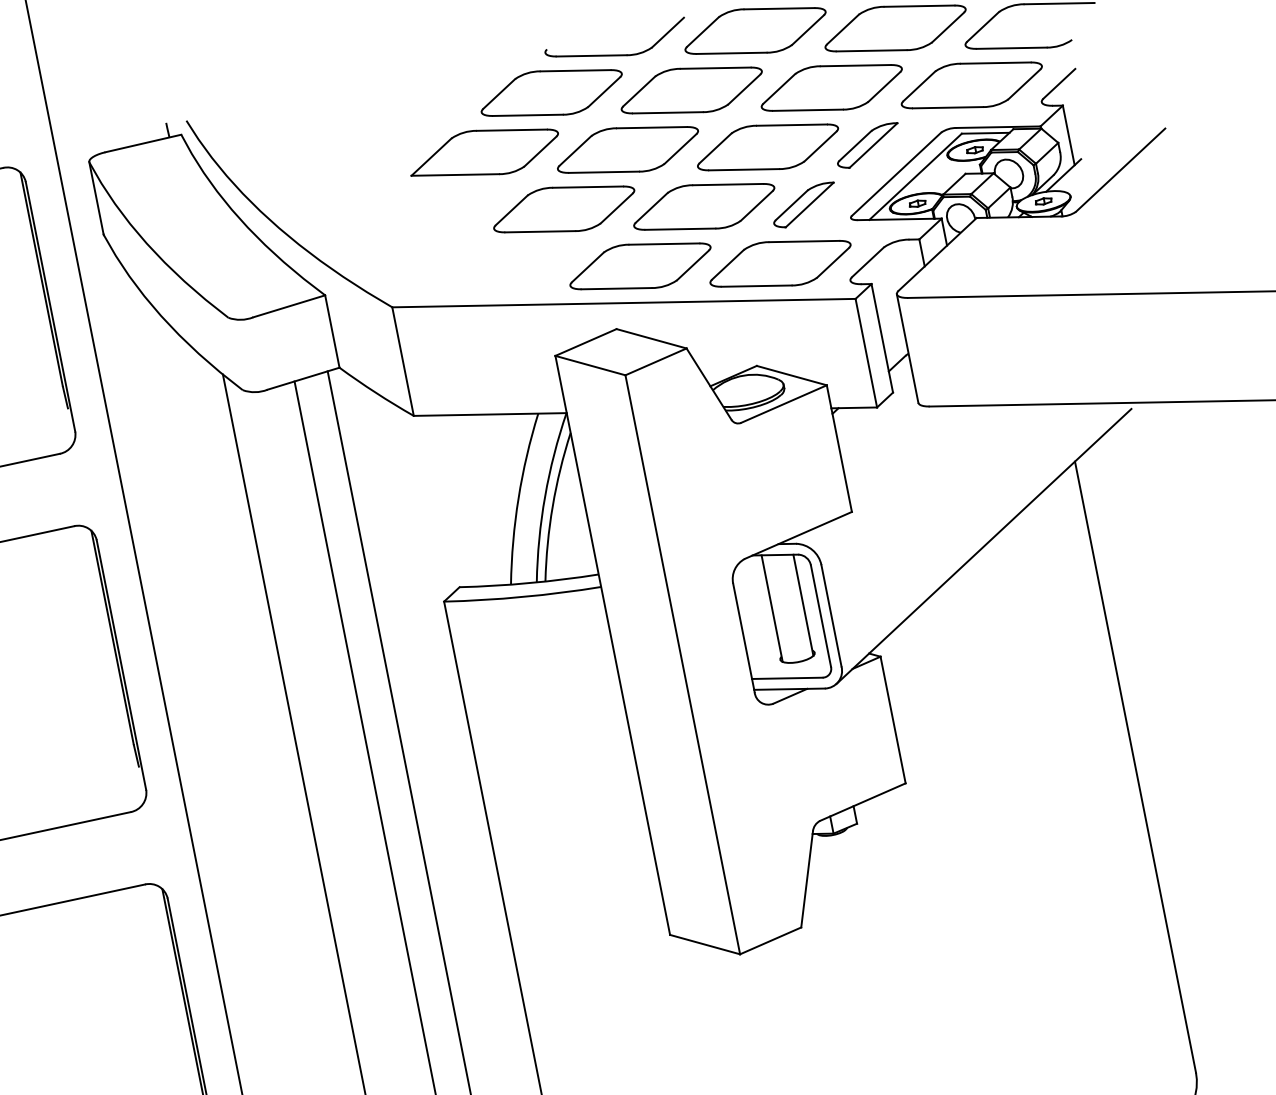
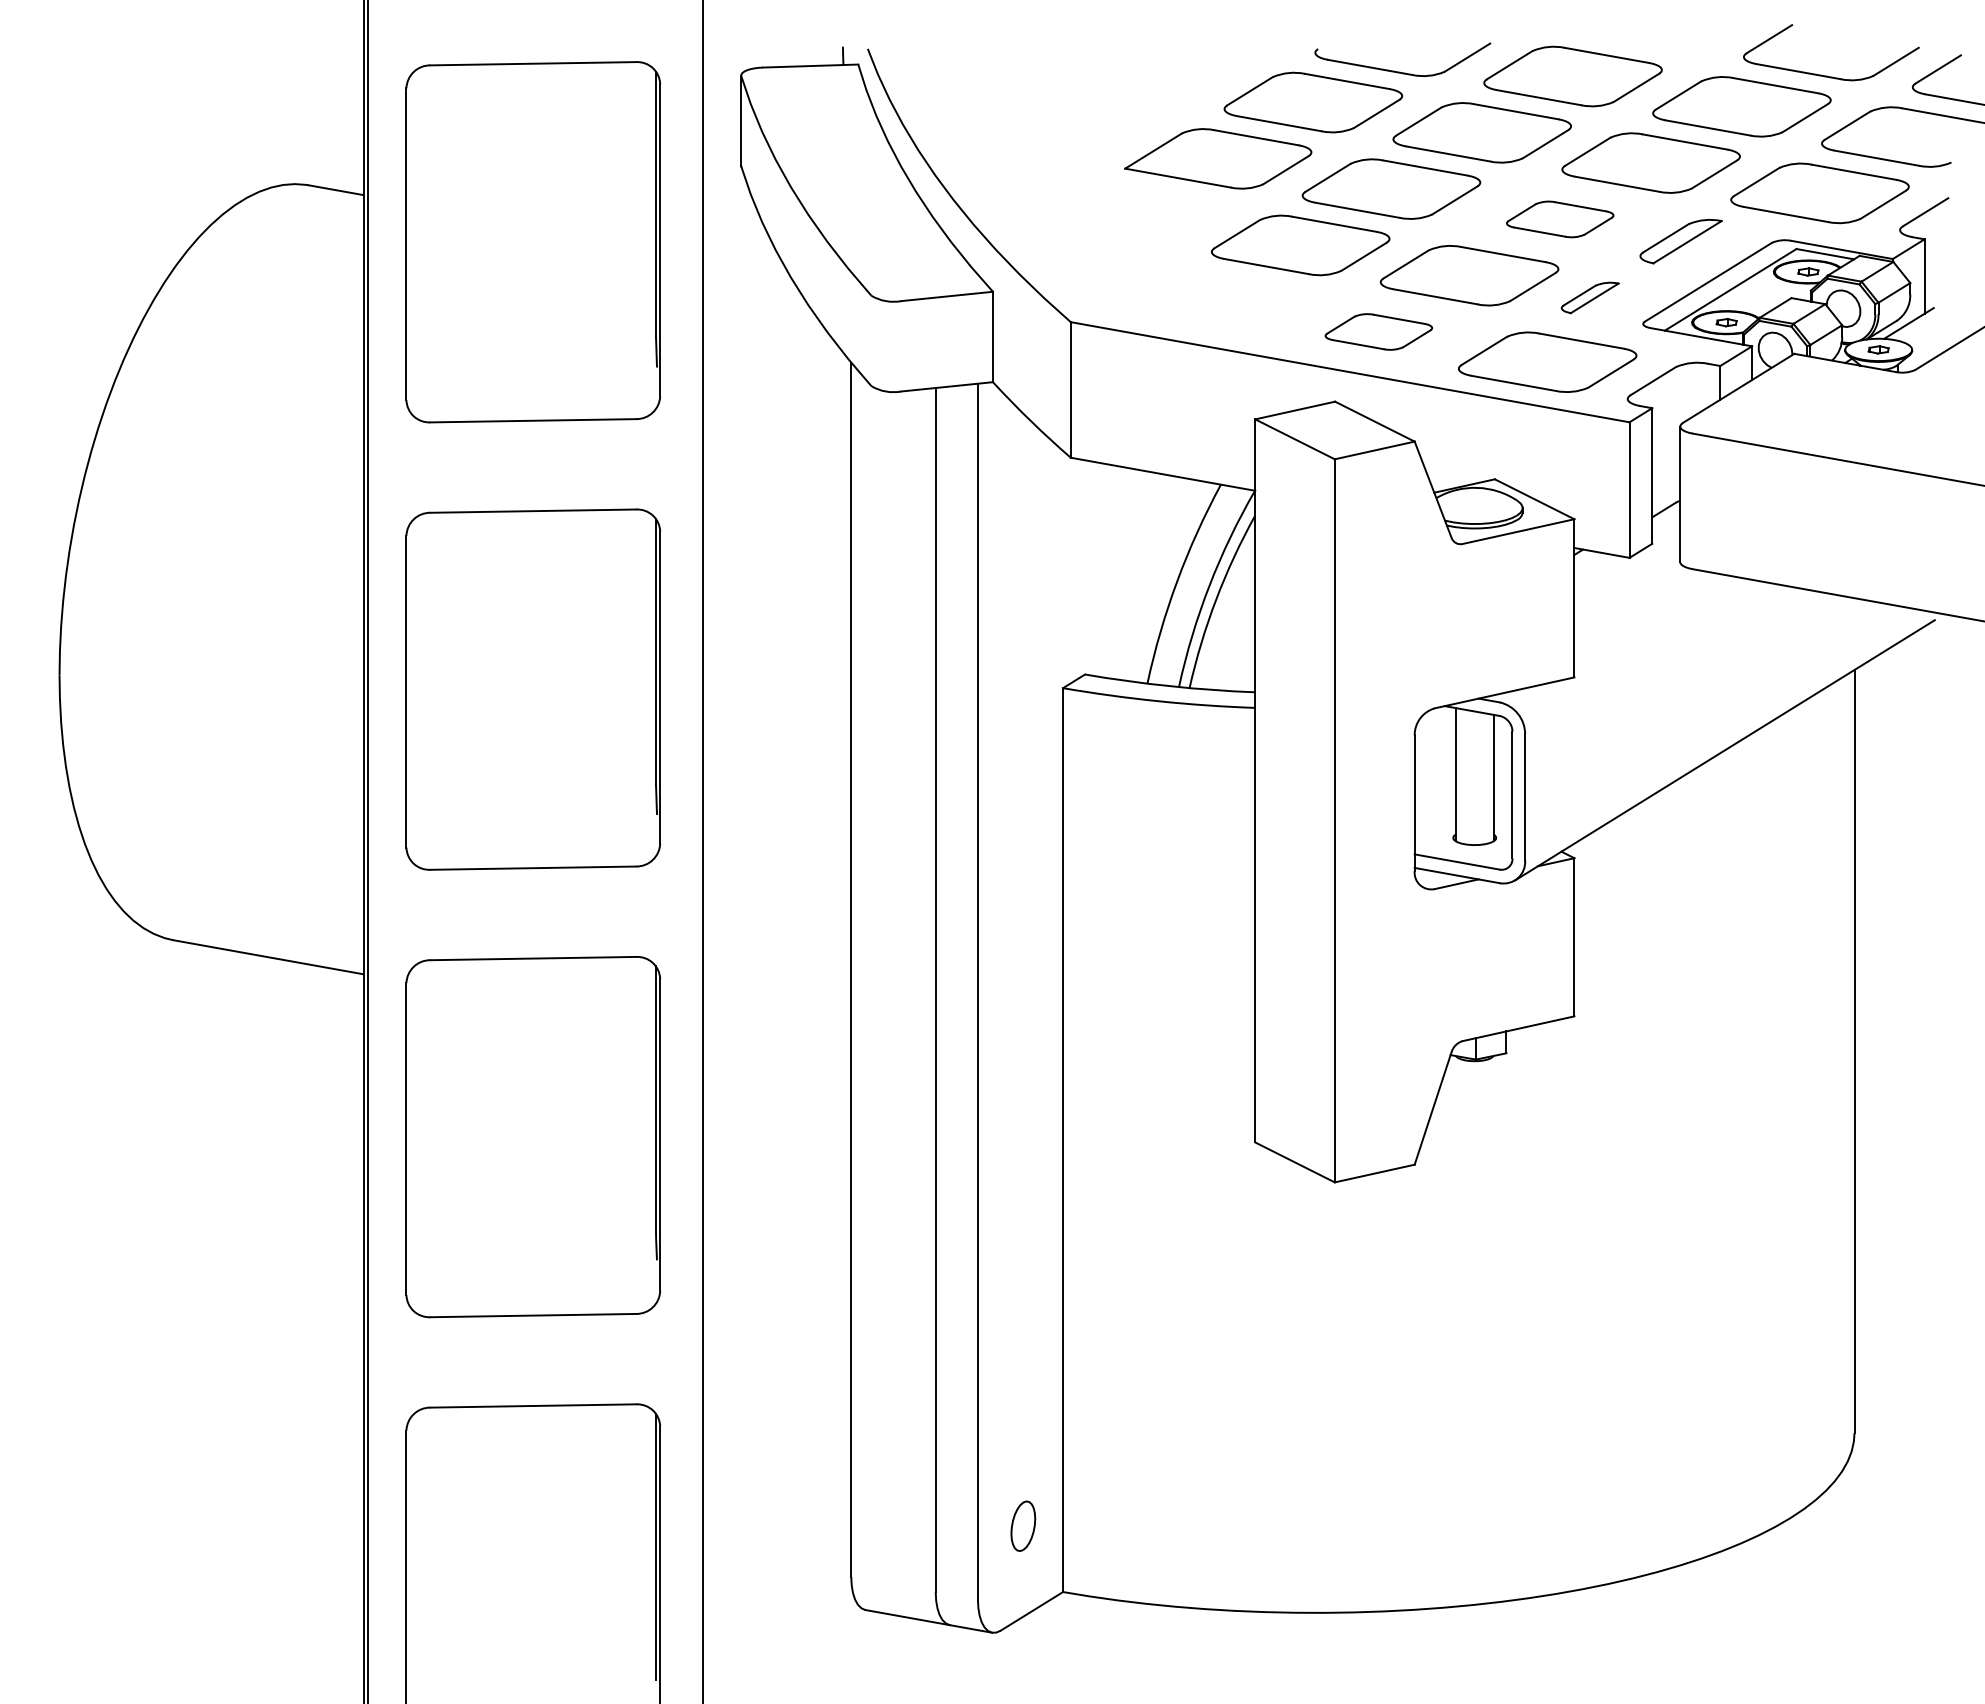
part: (767, 147) -> (1559, 219), size x0.6
part: (803, 205) -> (1589, 297), size x0.7
part: (640, 266) -> (1378, 331), size x0.6

